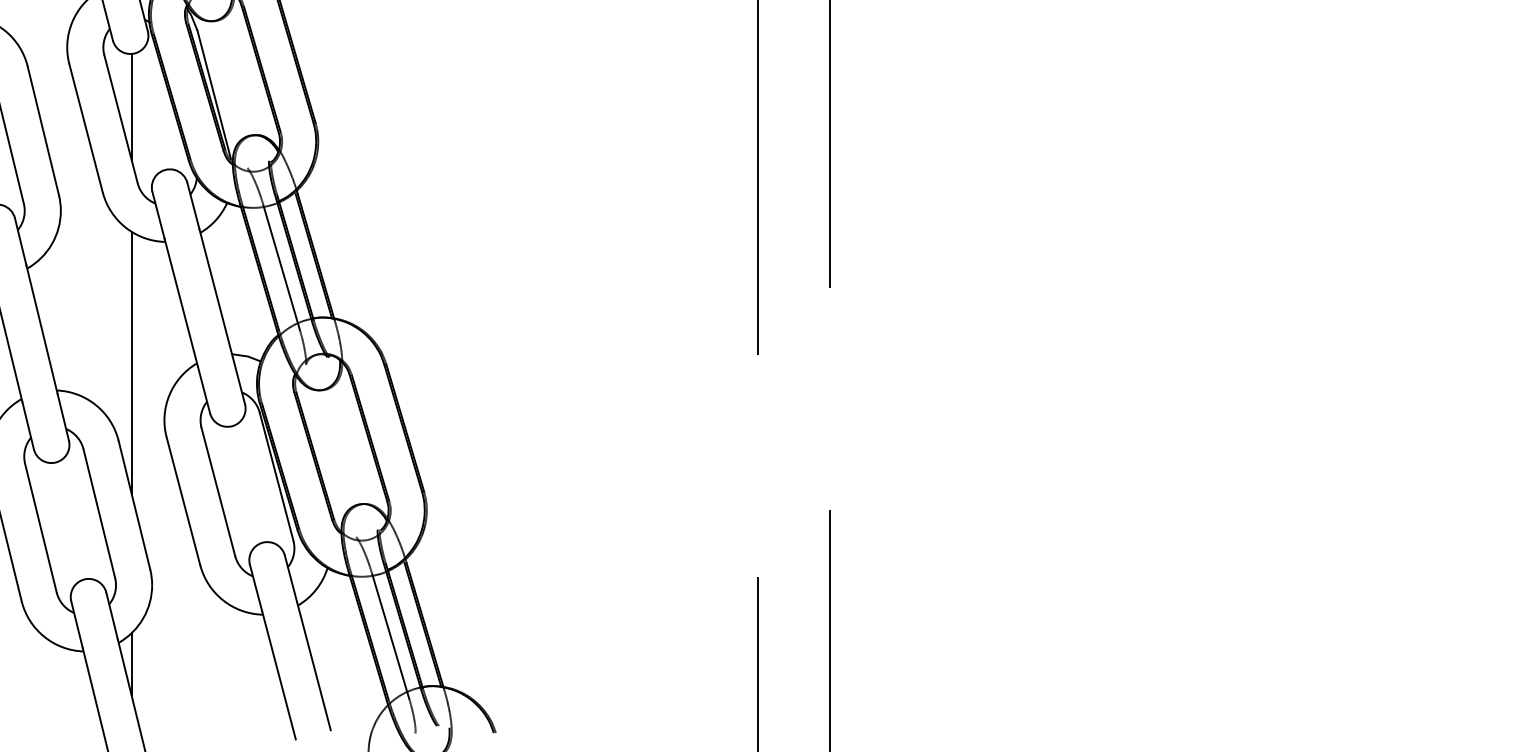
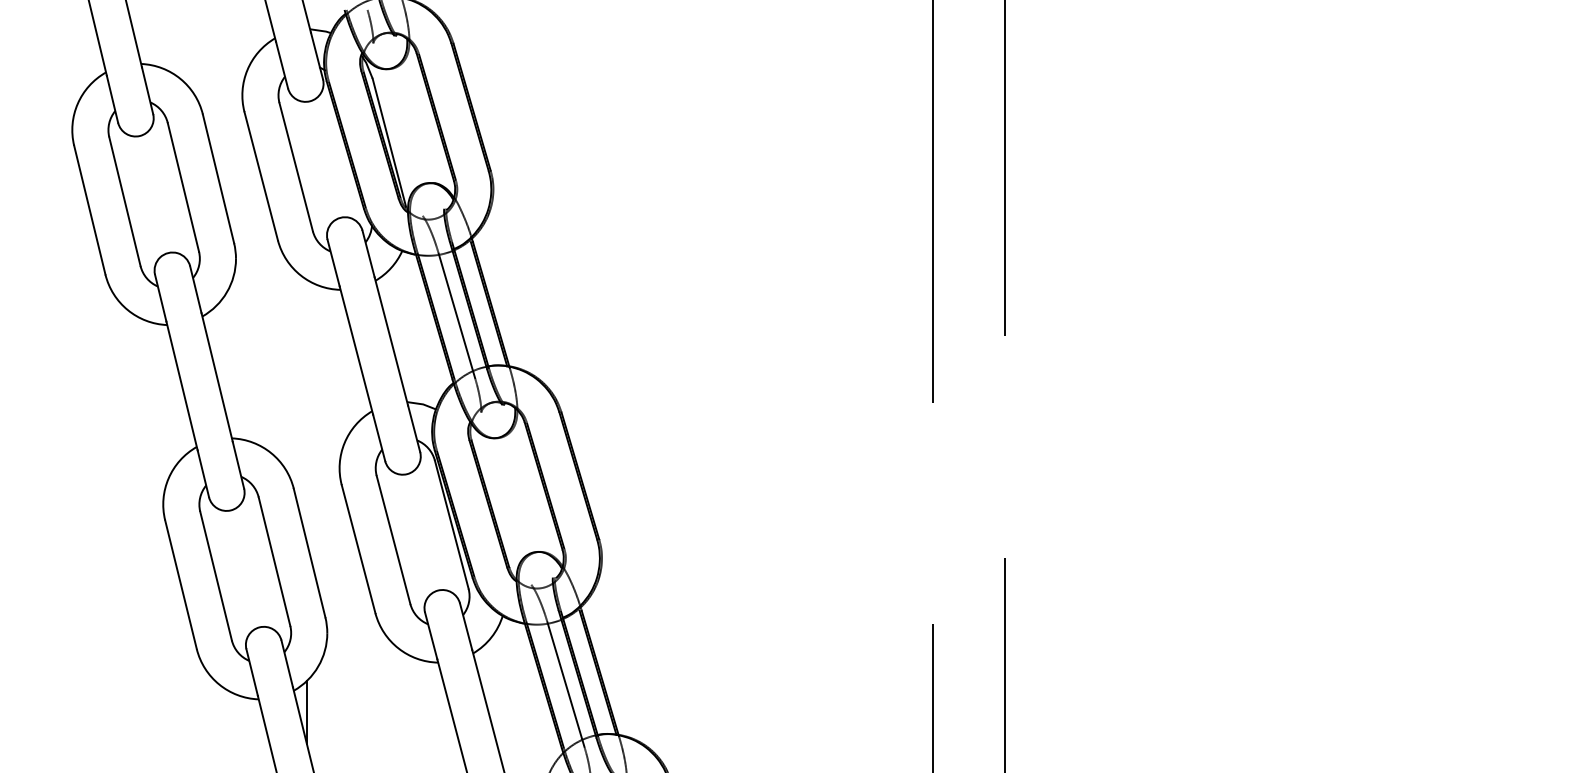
line: (131, 106) -> (306, 154), removed
line: (131, 362) -> (306, 410), removed

